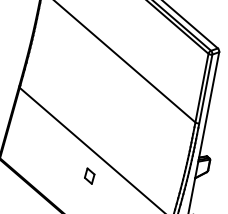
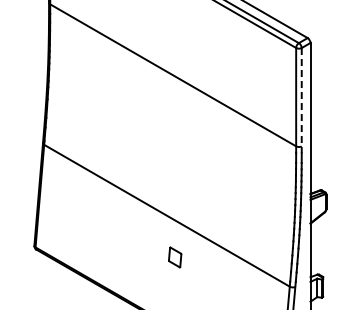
line: (205, 91) -> (301, 100), solid -> dashed
part: (89, 176) -> (175, 257), moved

